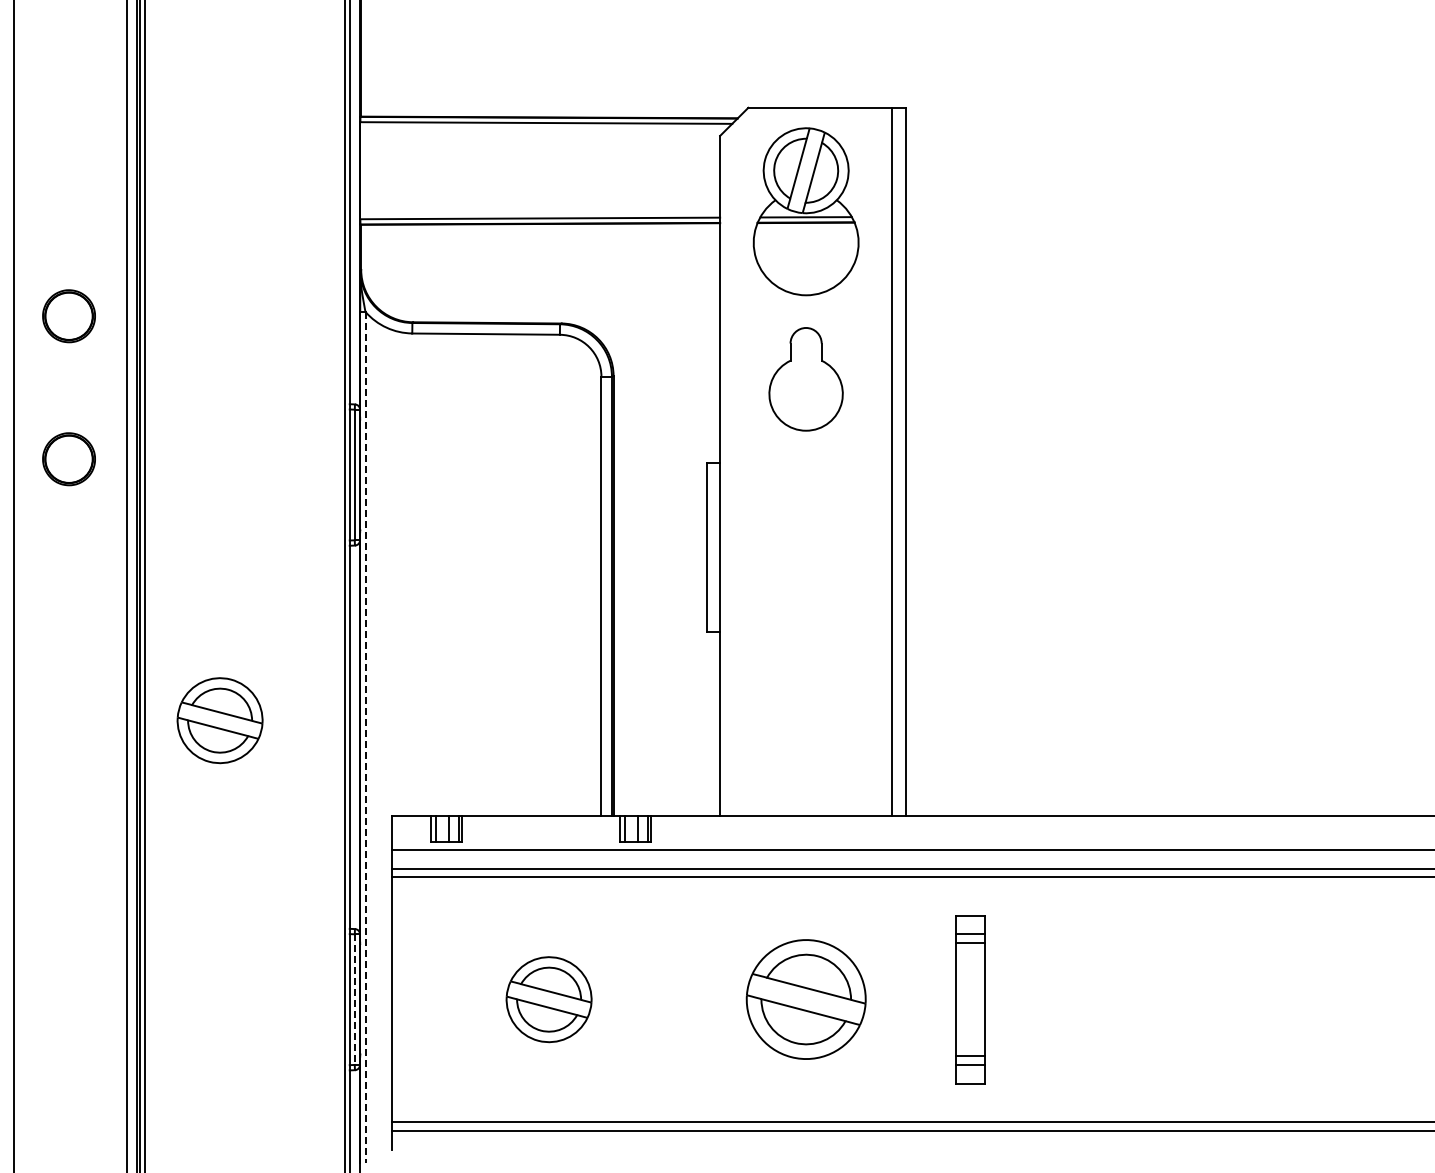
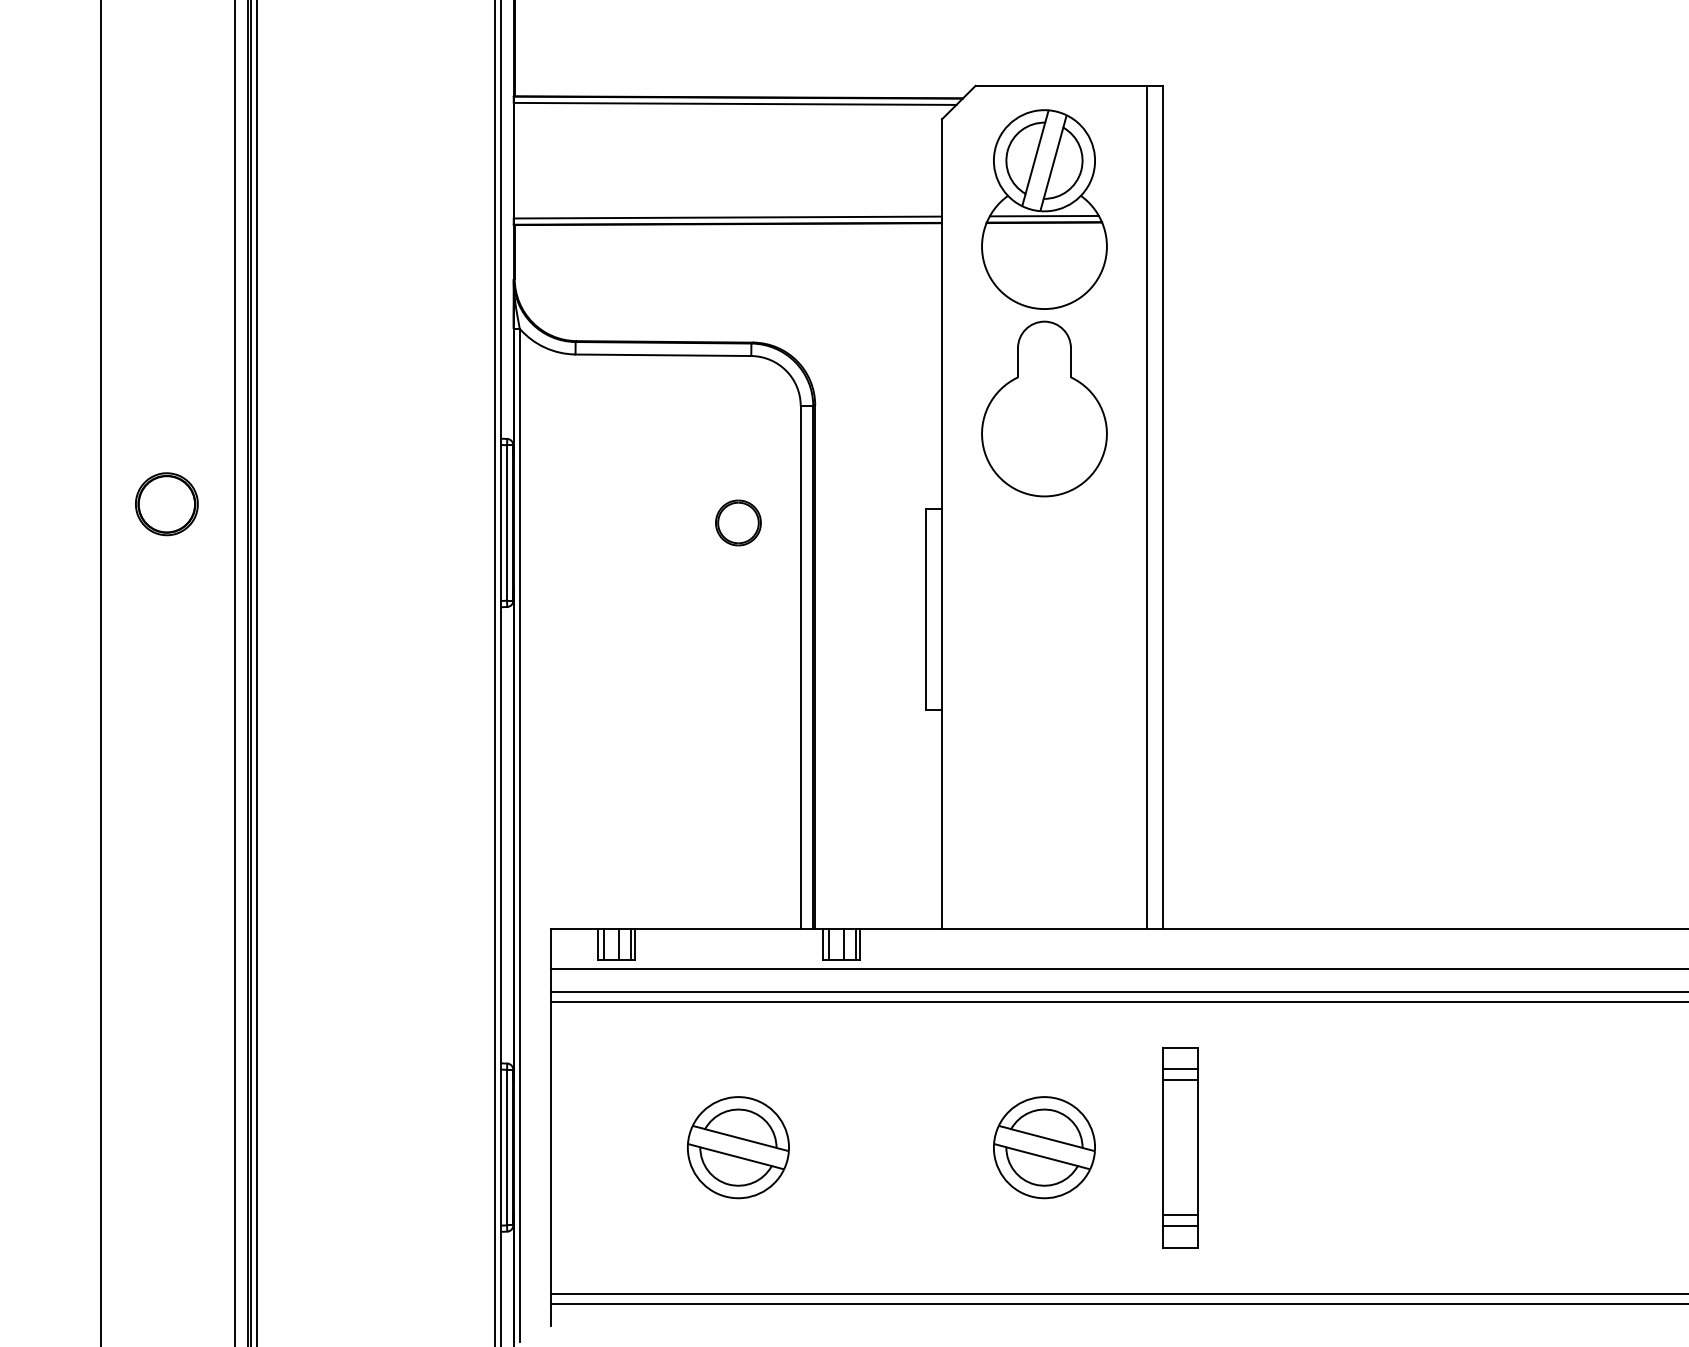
part: (68, 316) -> (166, 334), removed
part: (805, 379) -> (1043, 409), size x1.43
part: (548, 474) -> (737, 522), added
part: (219, 720) -> (345, 815), removed
line: (365, 737) -> (519, 835), dashed -> solid
part: (805, 999) -> (1043, 1147), size x0.71
part: (970, 999) -> (1180, 1147), moved
line: (354, 1000) -> (506, 1148), dashed -> solid

